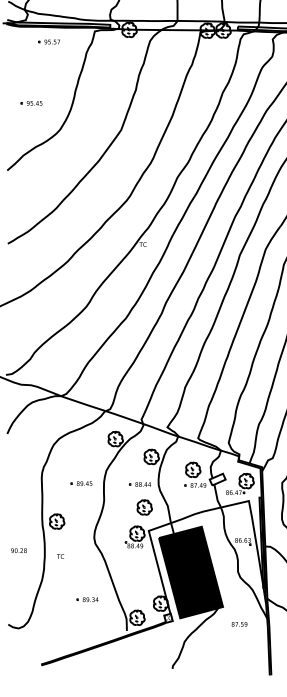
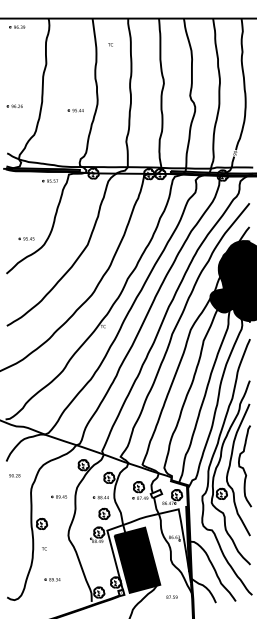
part: (47, 41) -> (49, 180), moved
part: (31, 102) -> (26, 238), moved
text: (18, 550) -> (14, 475), moved
line: (87, 599) -> (52, 579), moved

